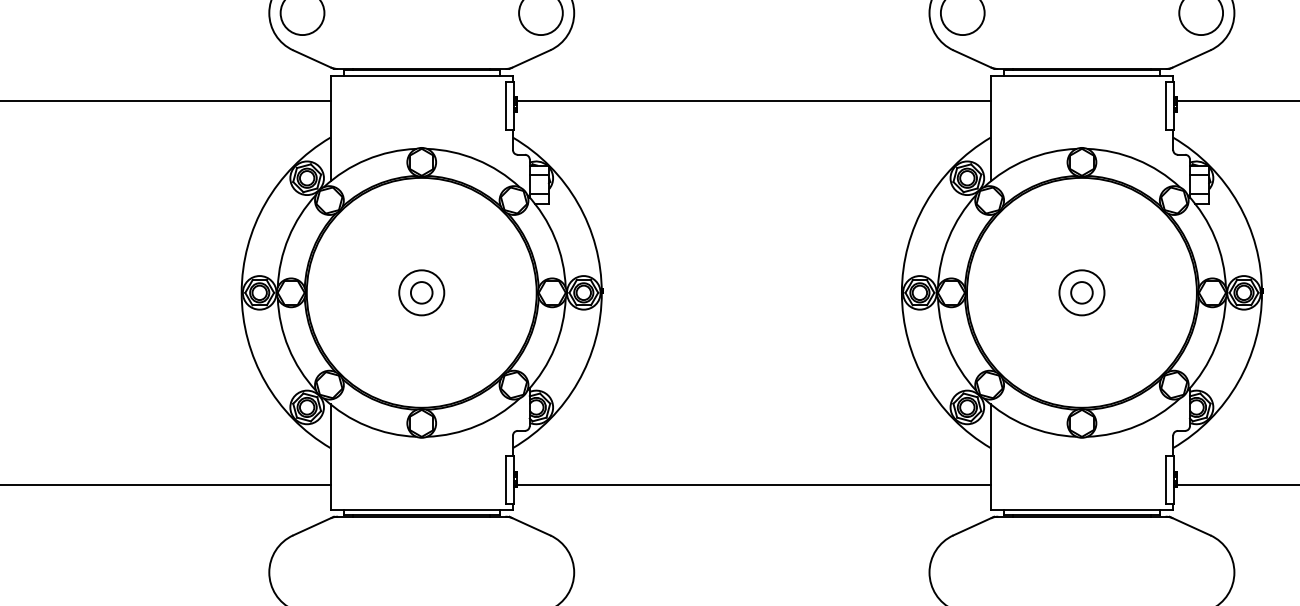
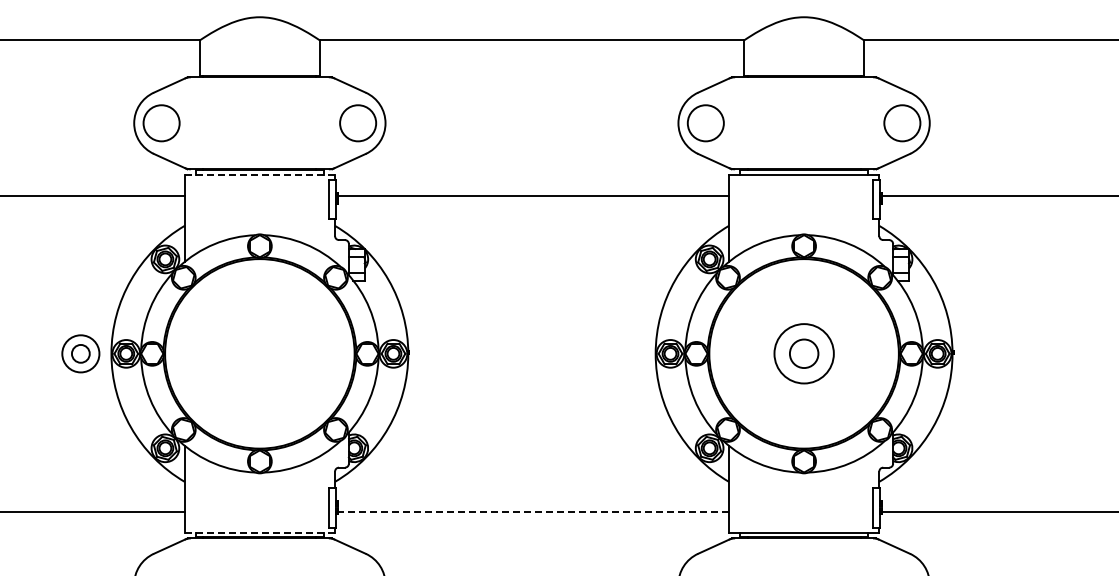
line: (422, 75) -> (260, 174), solid -> dashed
part: (421, 292) -> (80, 353), moved
part: (1081, 292) -> (803, 353), size x1.6
line: (752, 485) -> (532, 512), solid -> dashed
line: (422, 509) -> (260, 532), solid -> dashed

